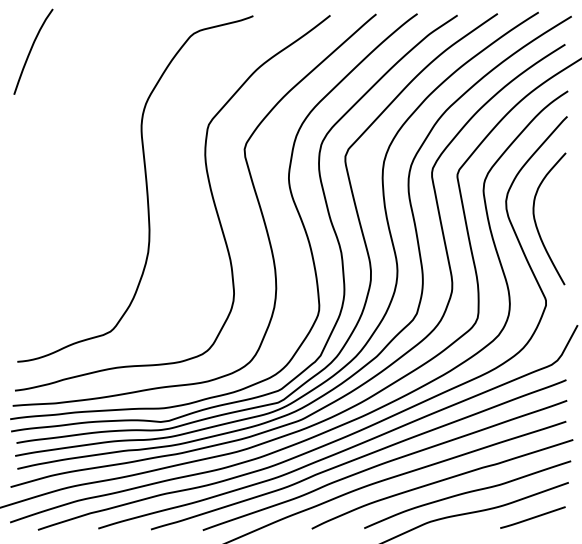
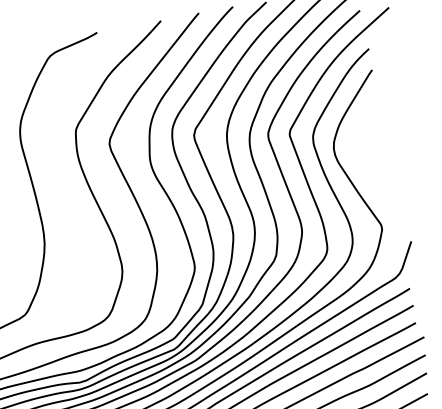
curve: (536, 222) -> (362, 162), removed

